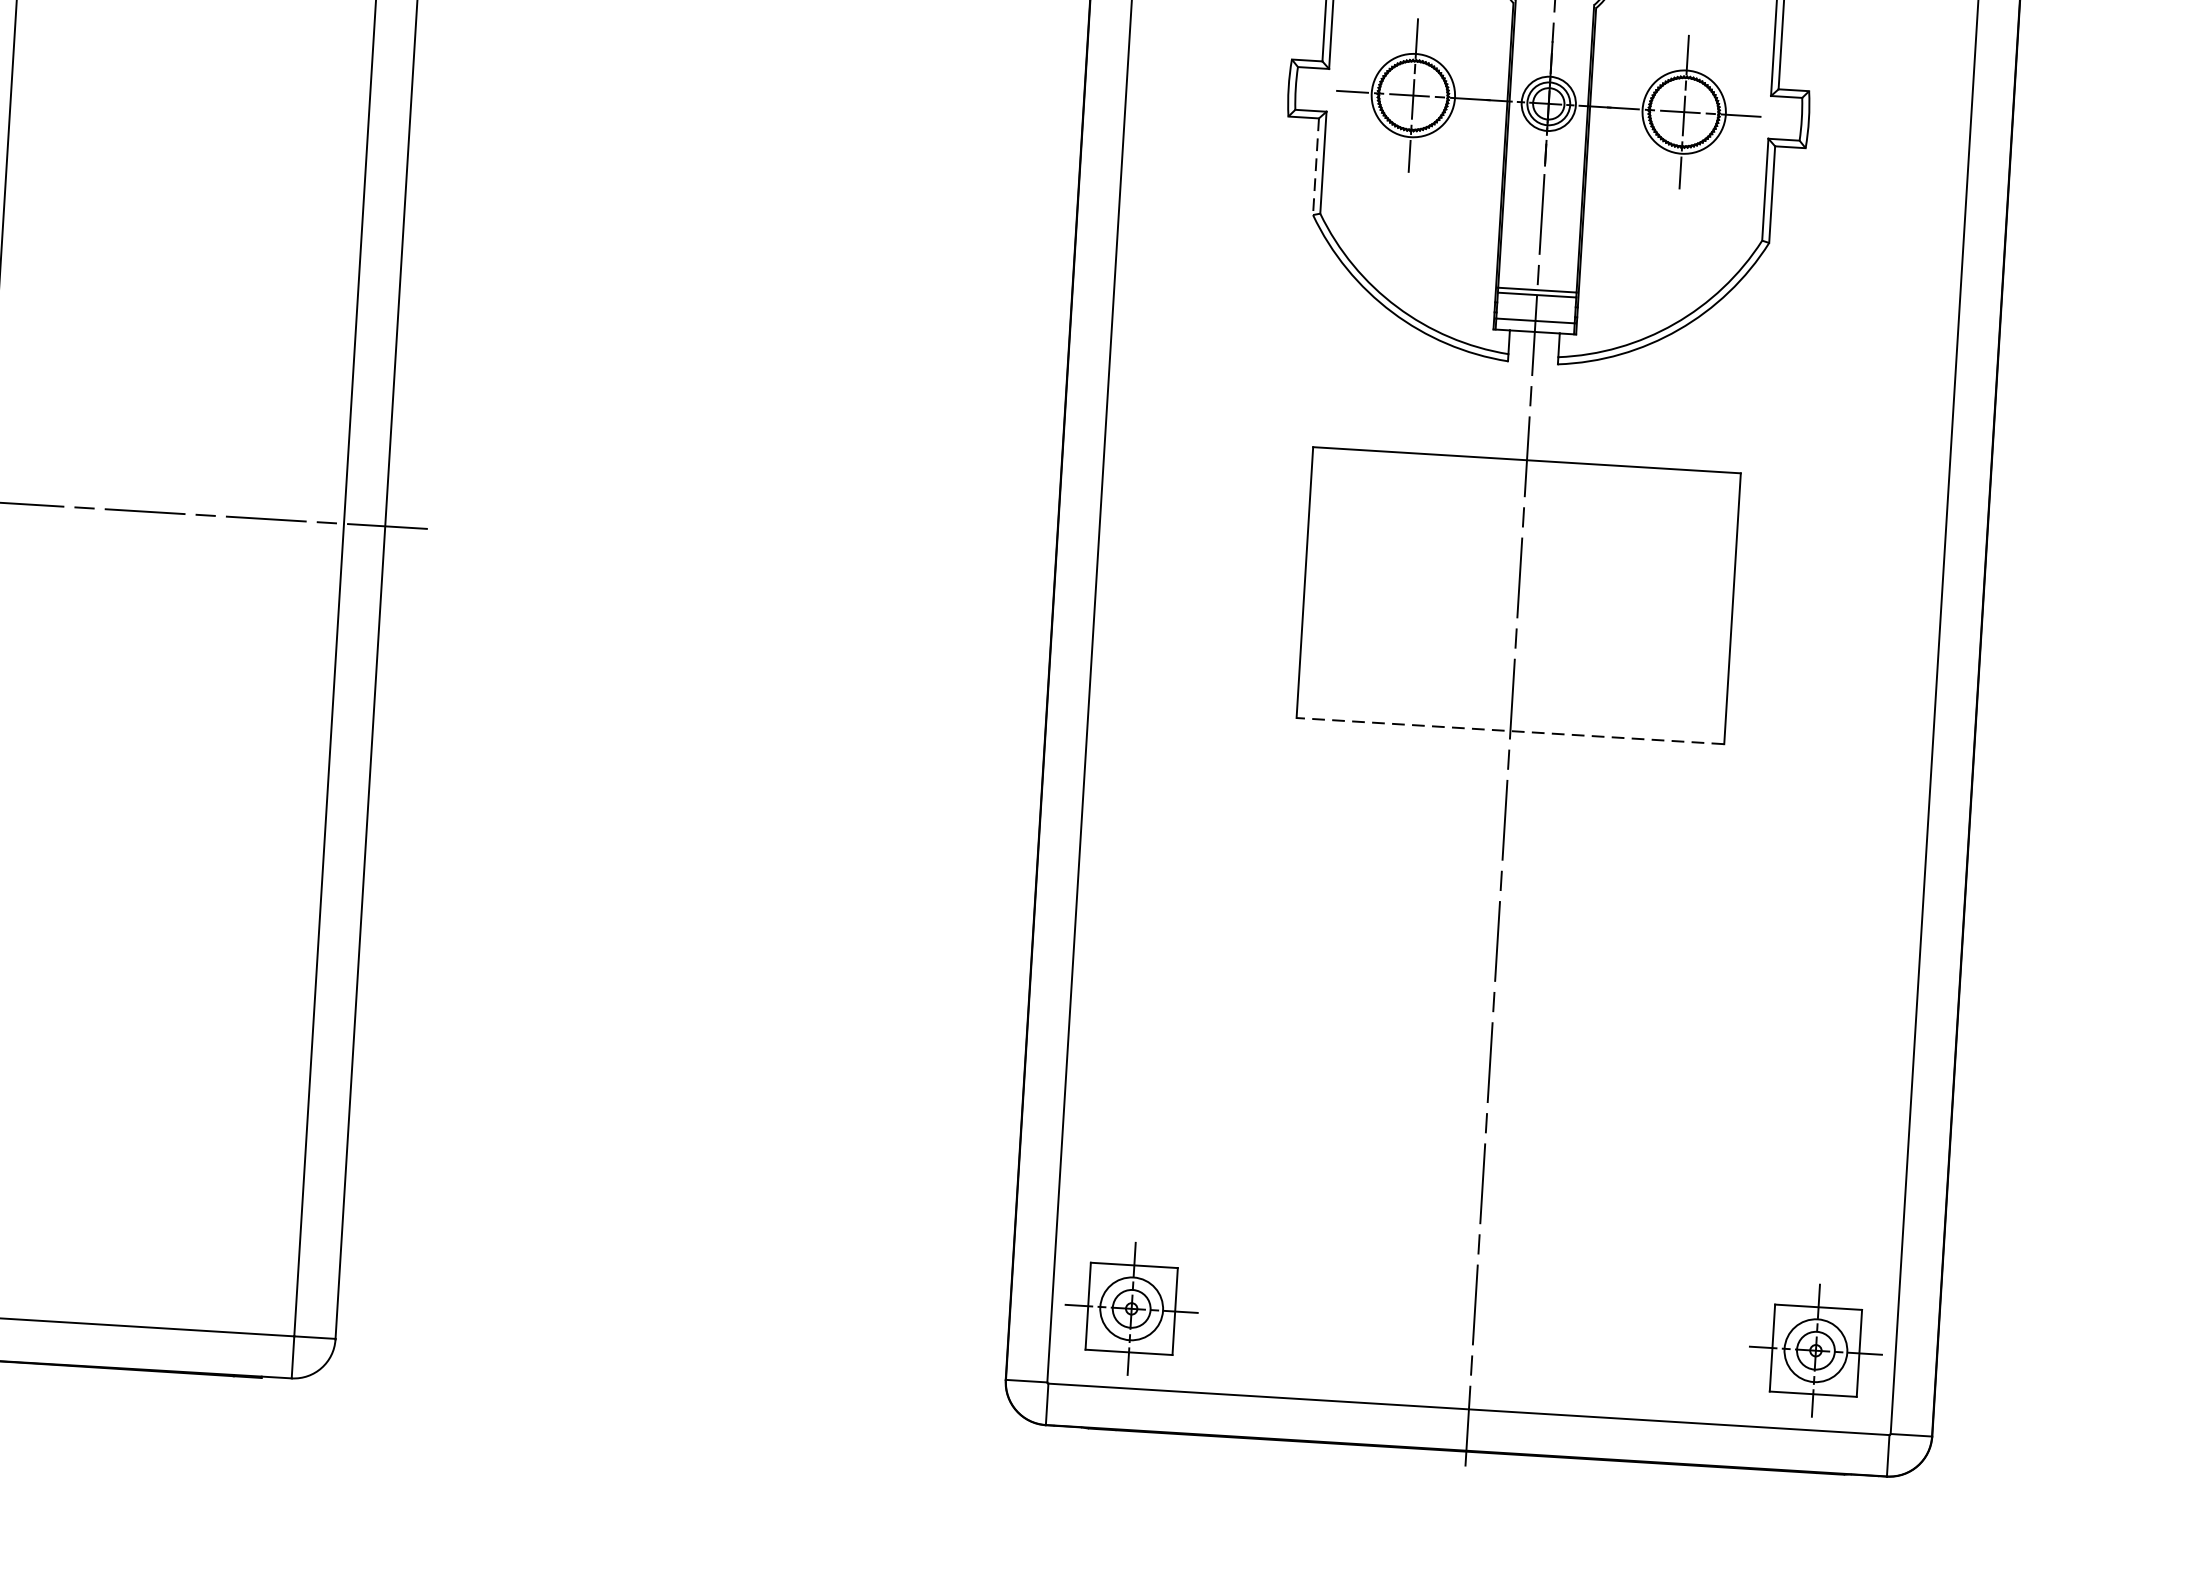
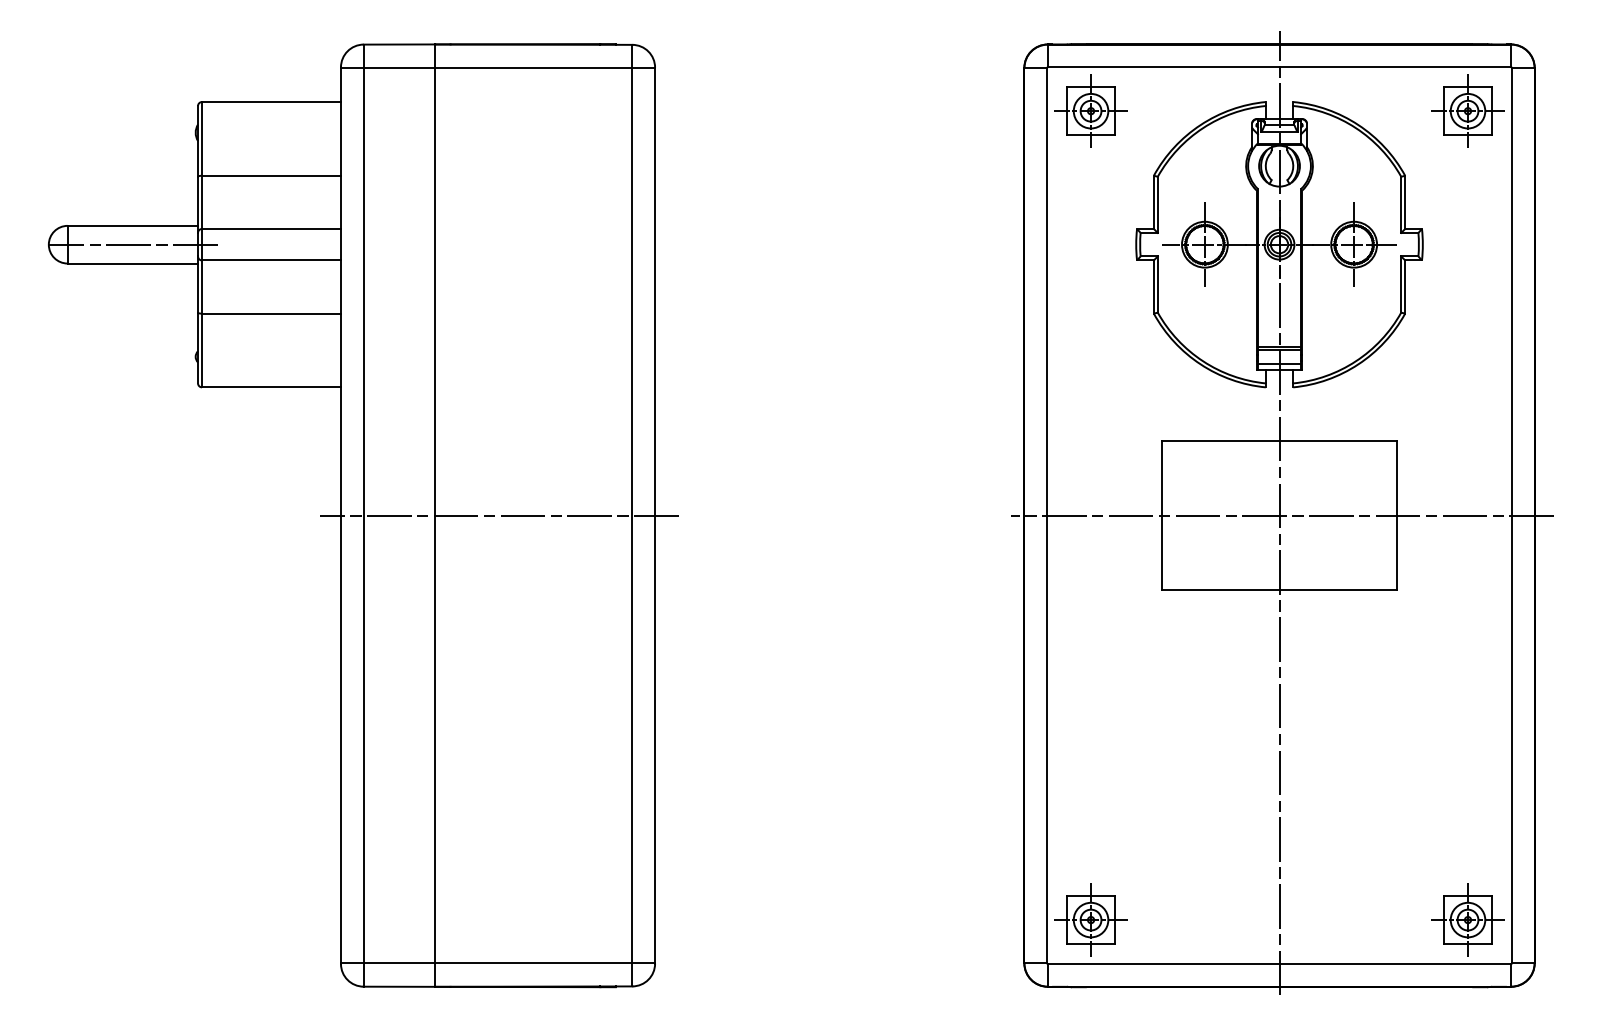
line: (1315, 167) -> (1153, 287), dashed -> solid
line: (1522, 595) -> (1281, 515), added
line: (1510, 731) -> (1279, 590), dashed -> solid

